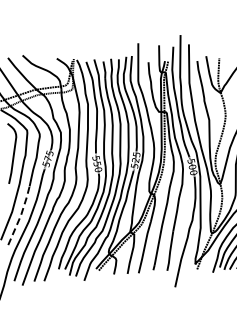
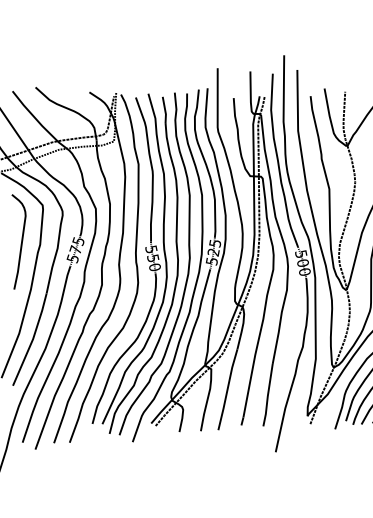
line: (21, 215) -> (33, 339), dashed -> solid

